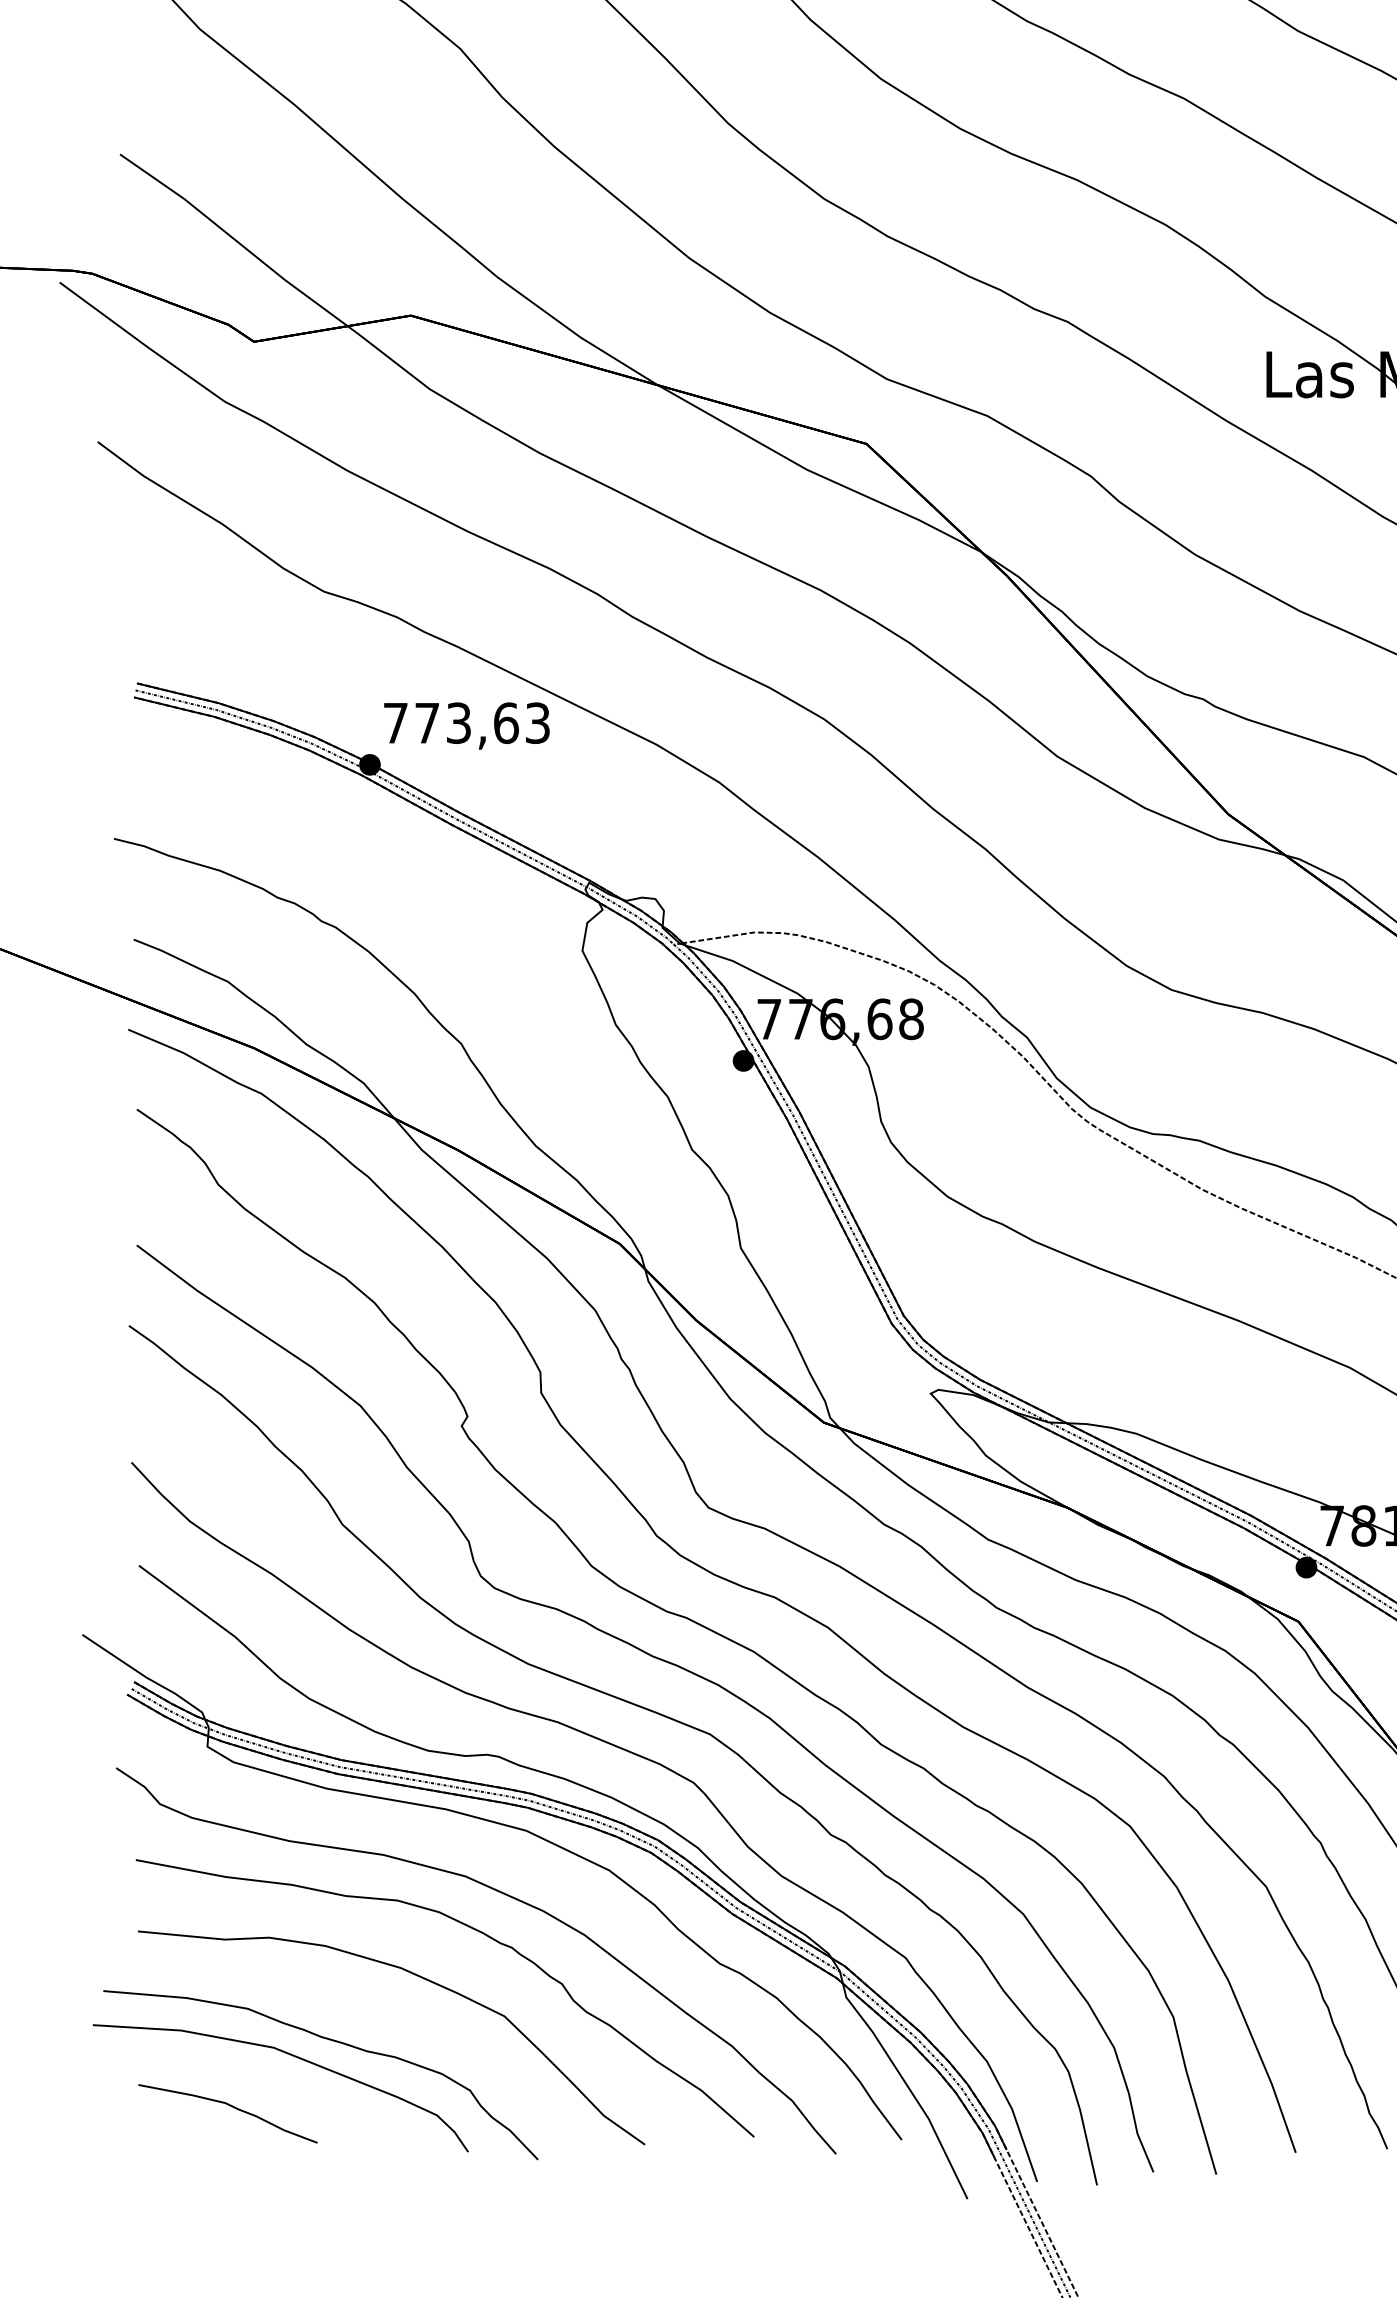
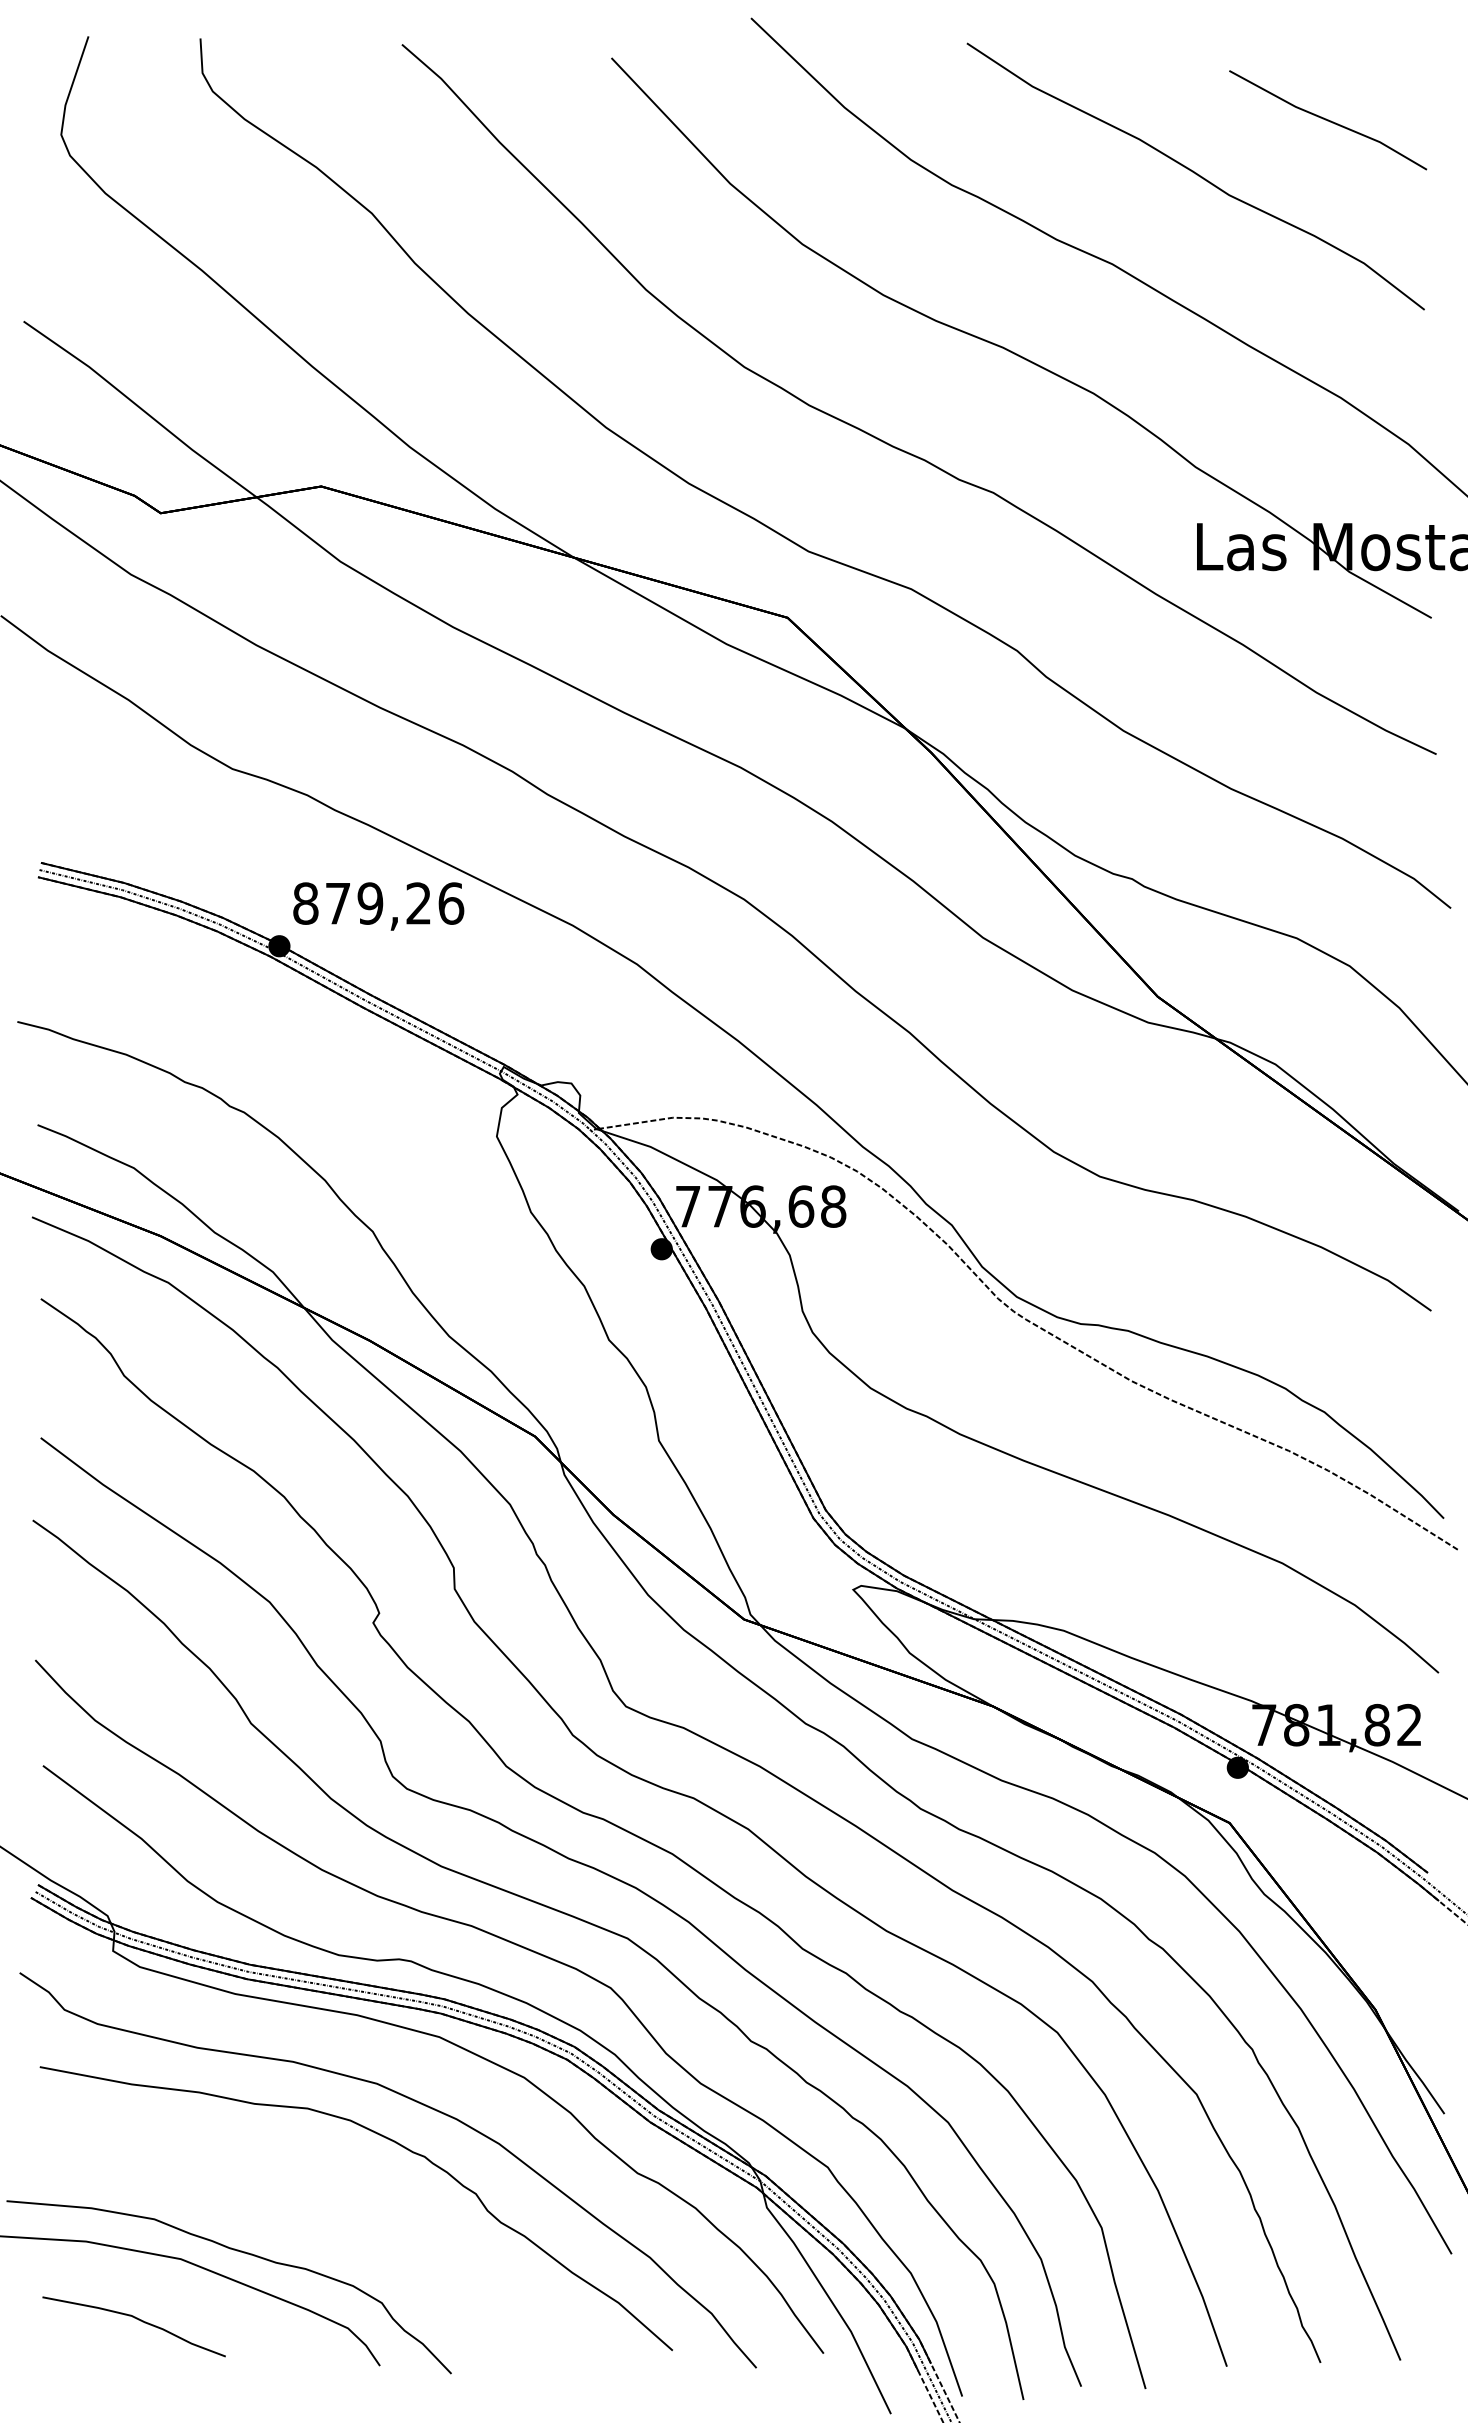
text: (466, 723) -> (378, 903), 773,63 -> 879,26
part: (415, 1975) -> (325, 2185), removed

